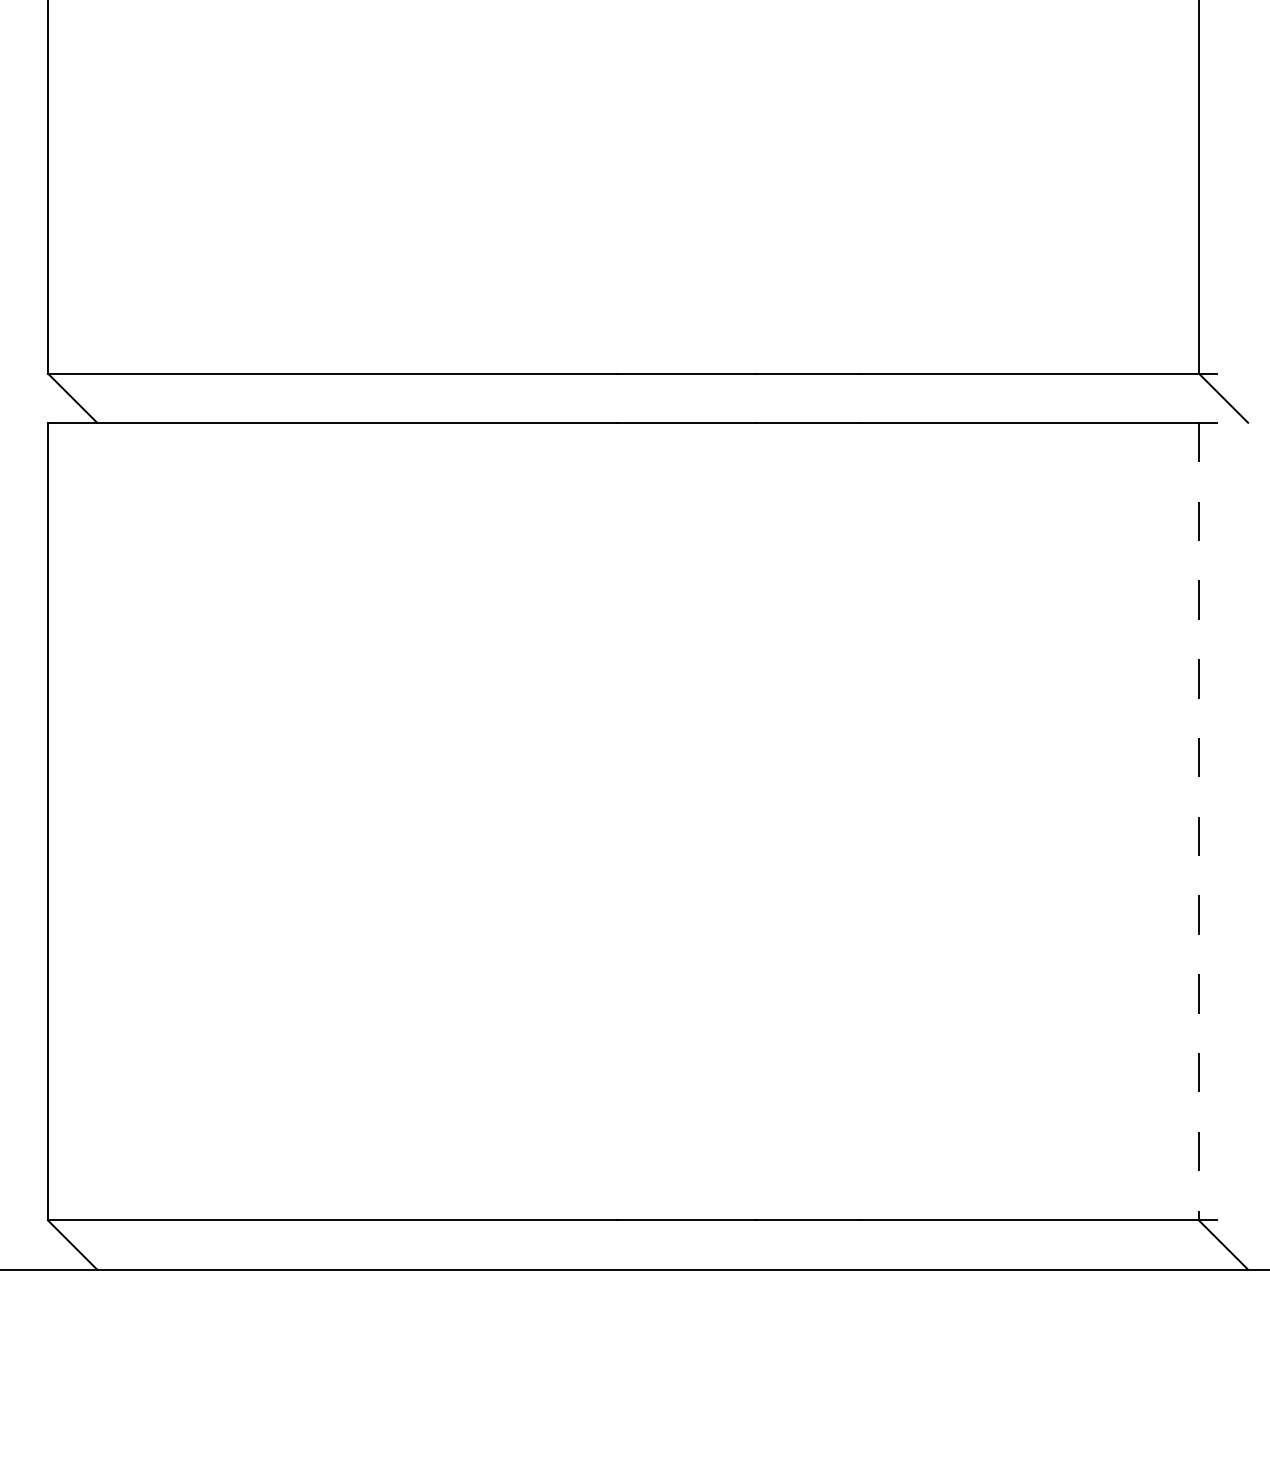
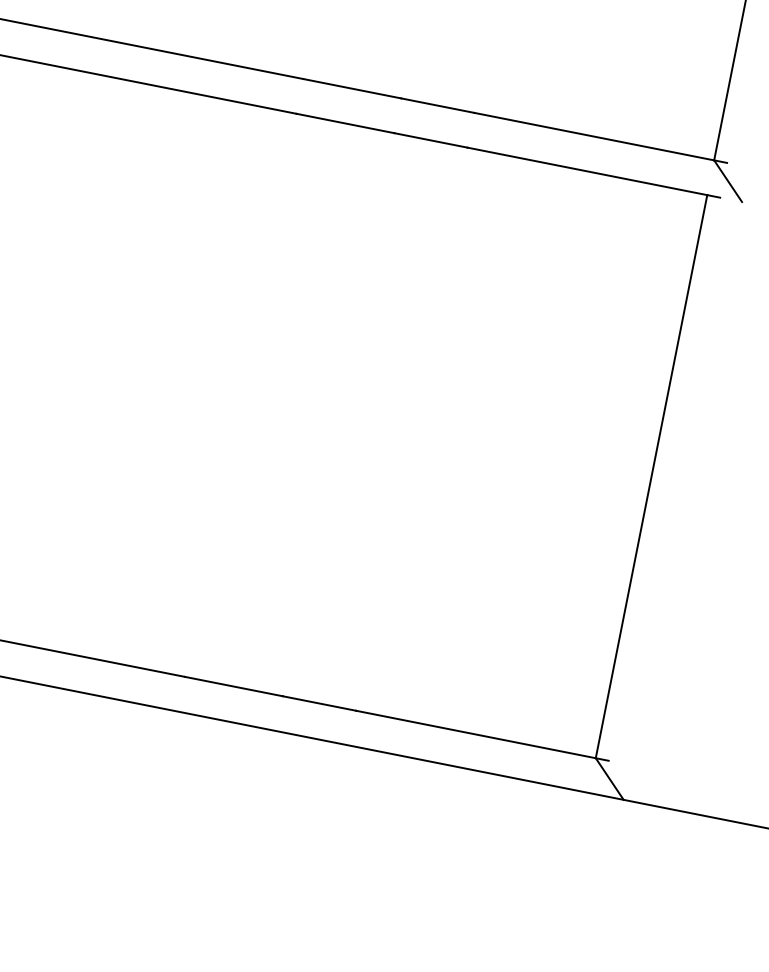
line: (1198, 821) -> (651, 476), dashed -> solid

